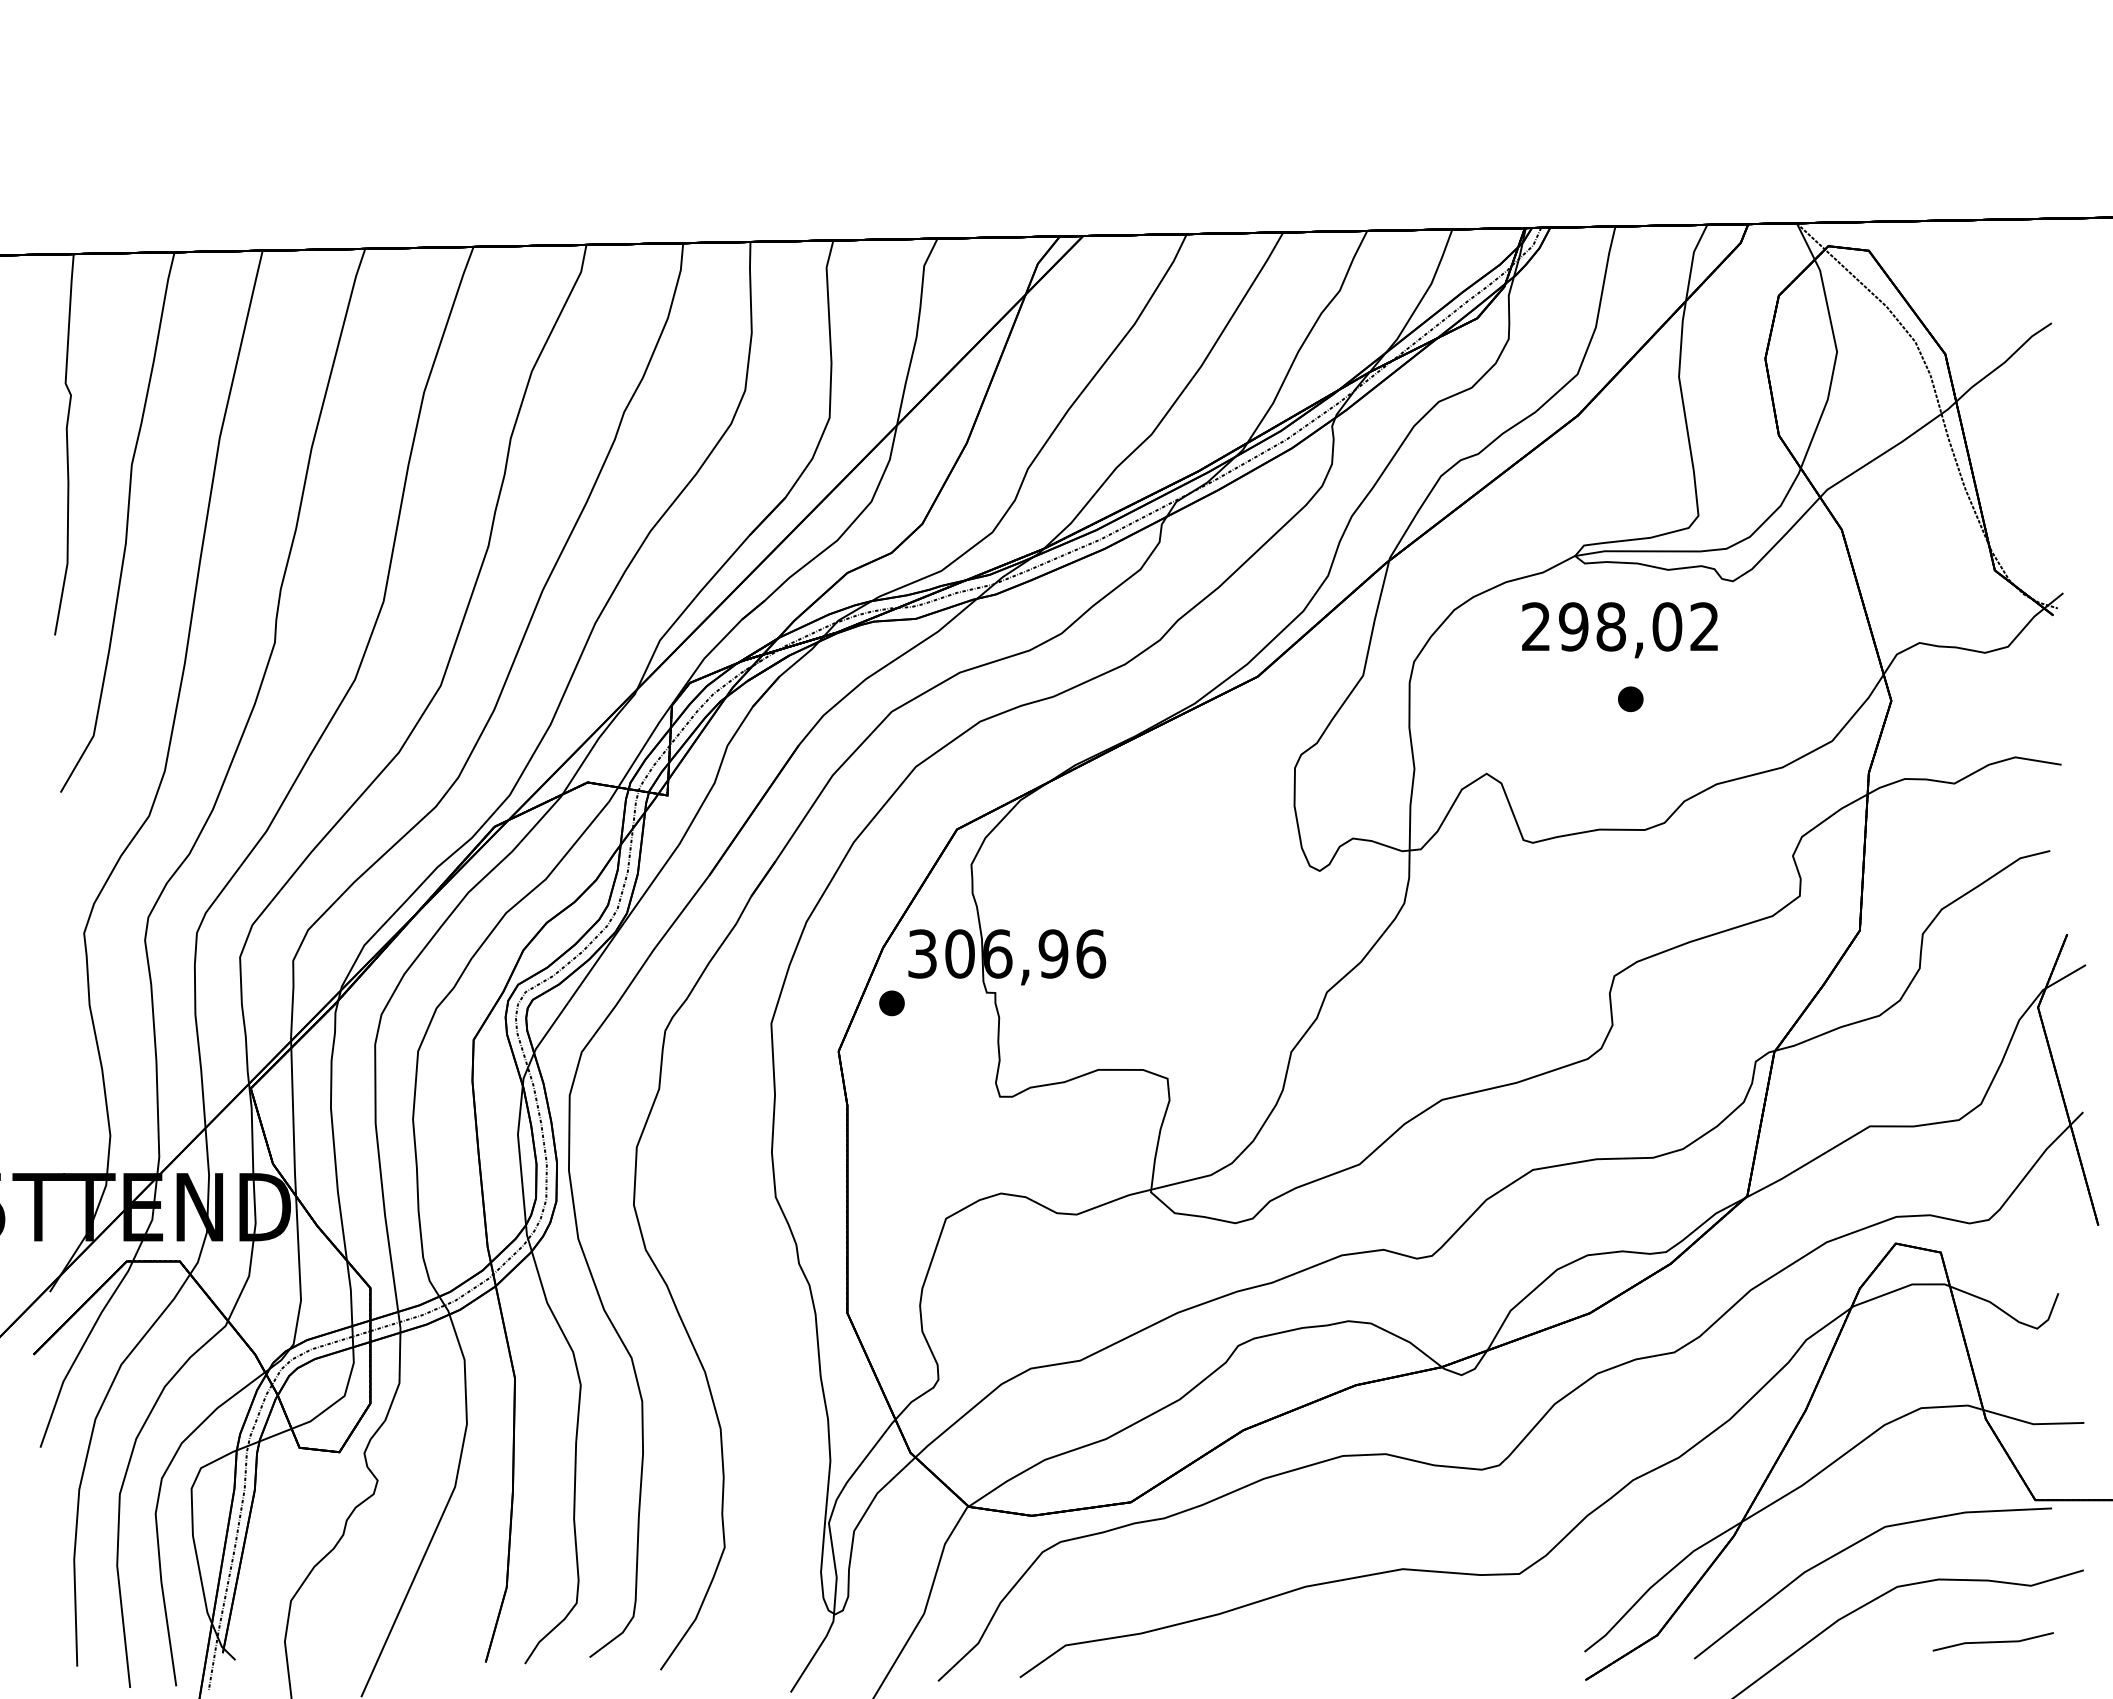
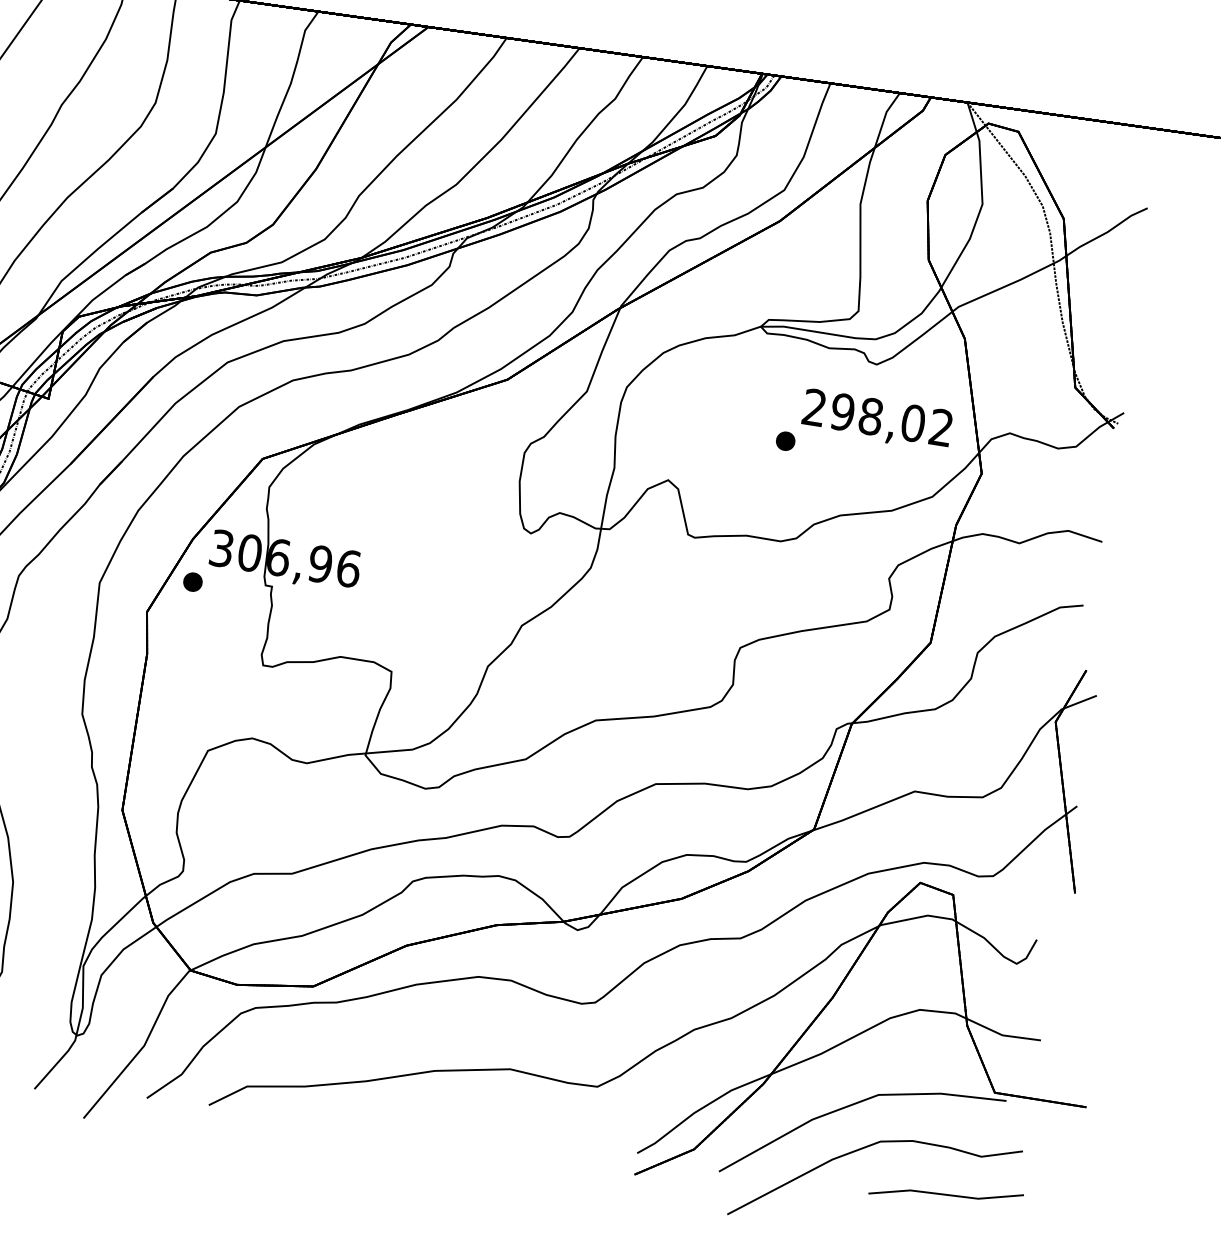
text: (1619, 630) -> (876, 420), moved
part: (1993, 1641) -> (946, 1194), size x1.67

